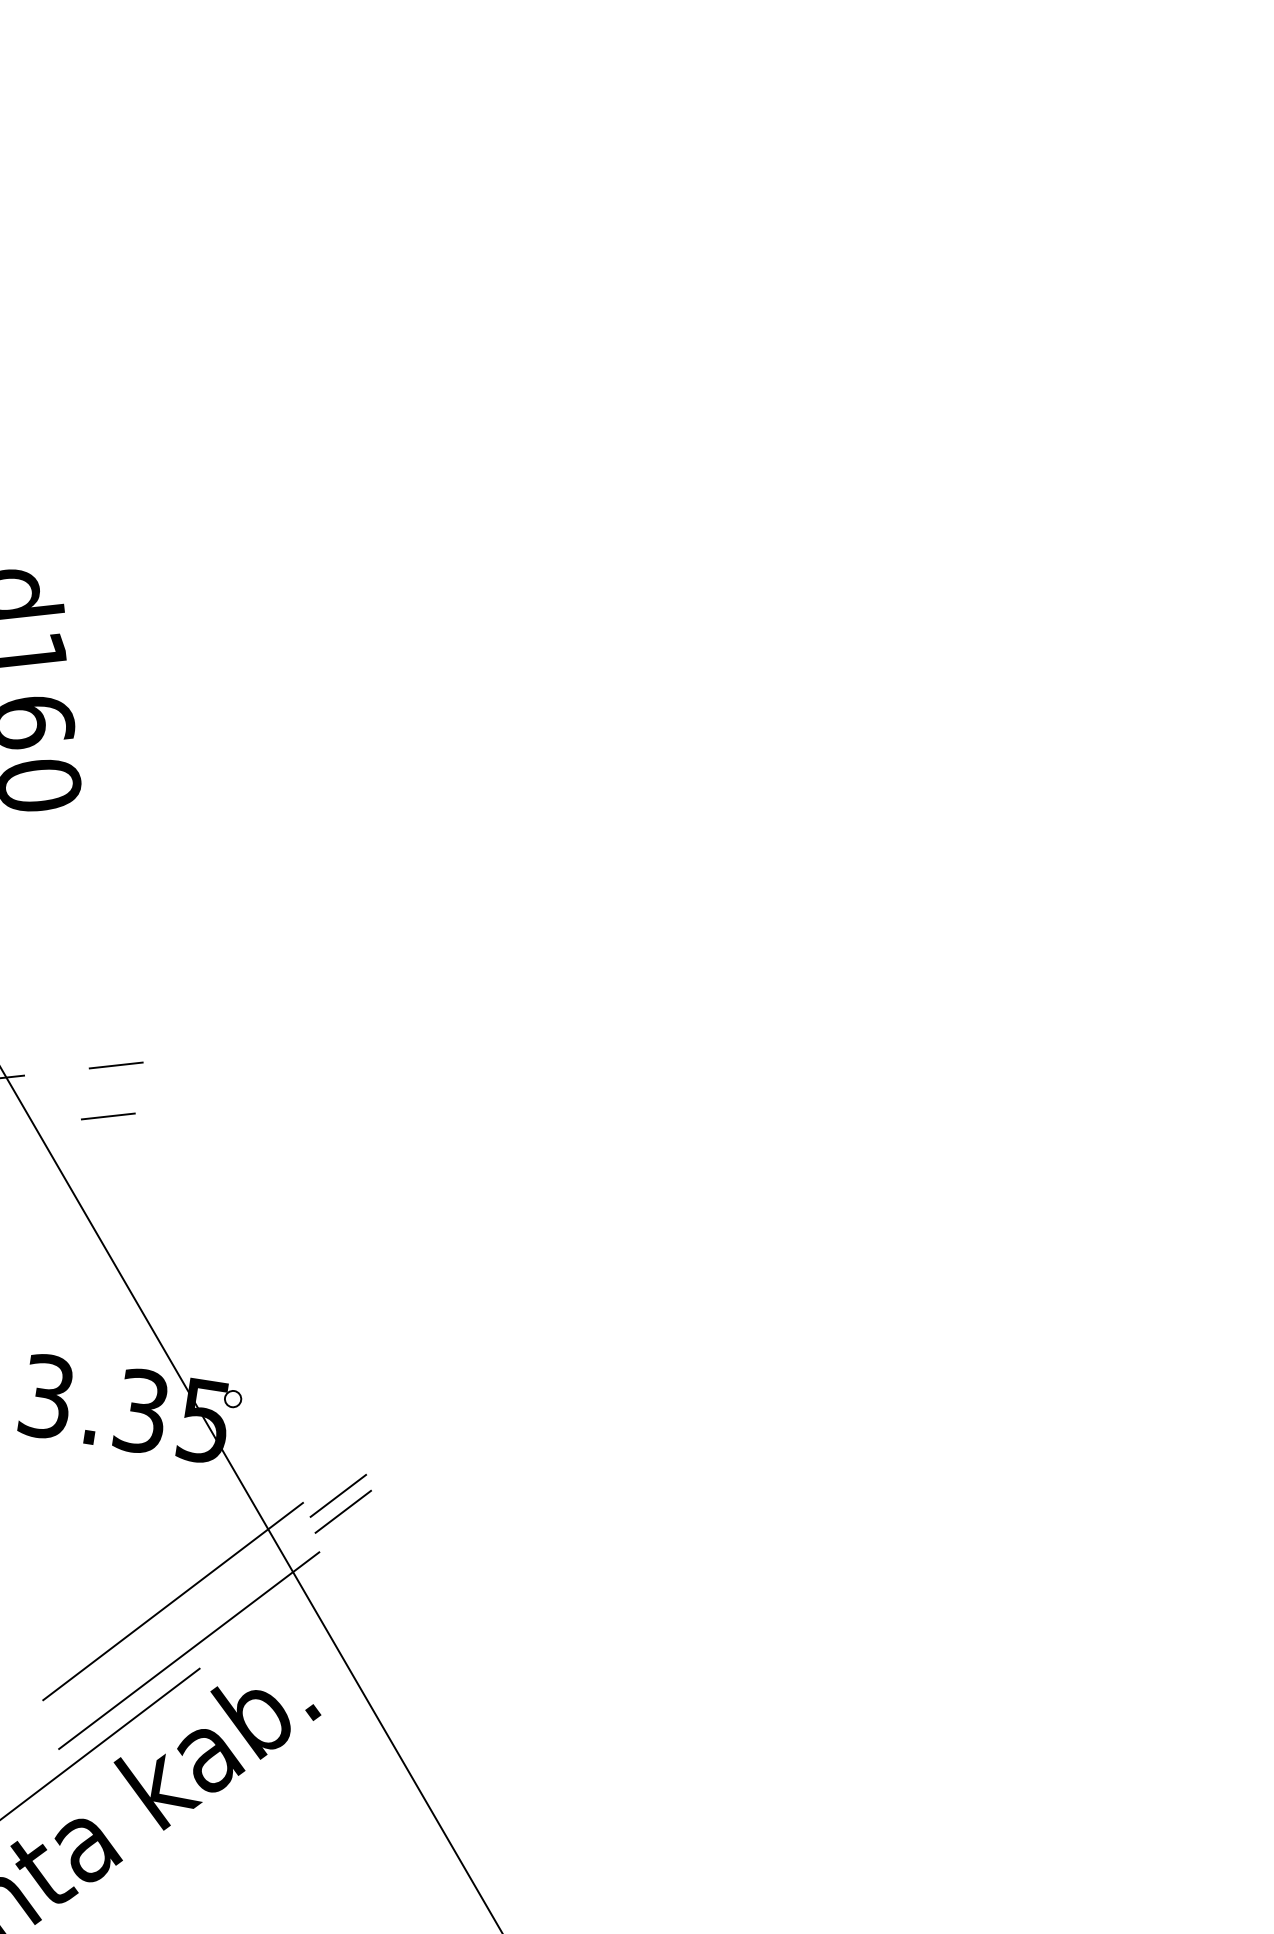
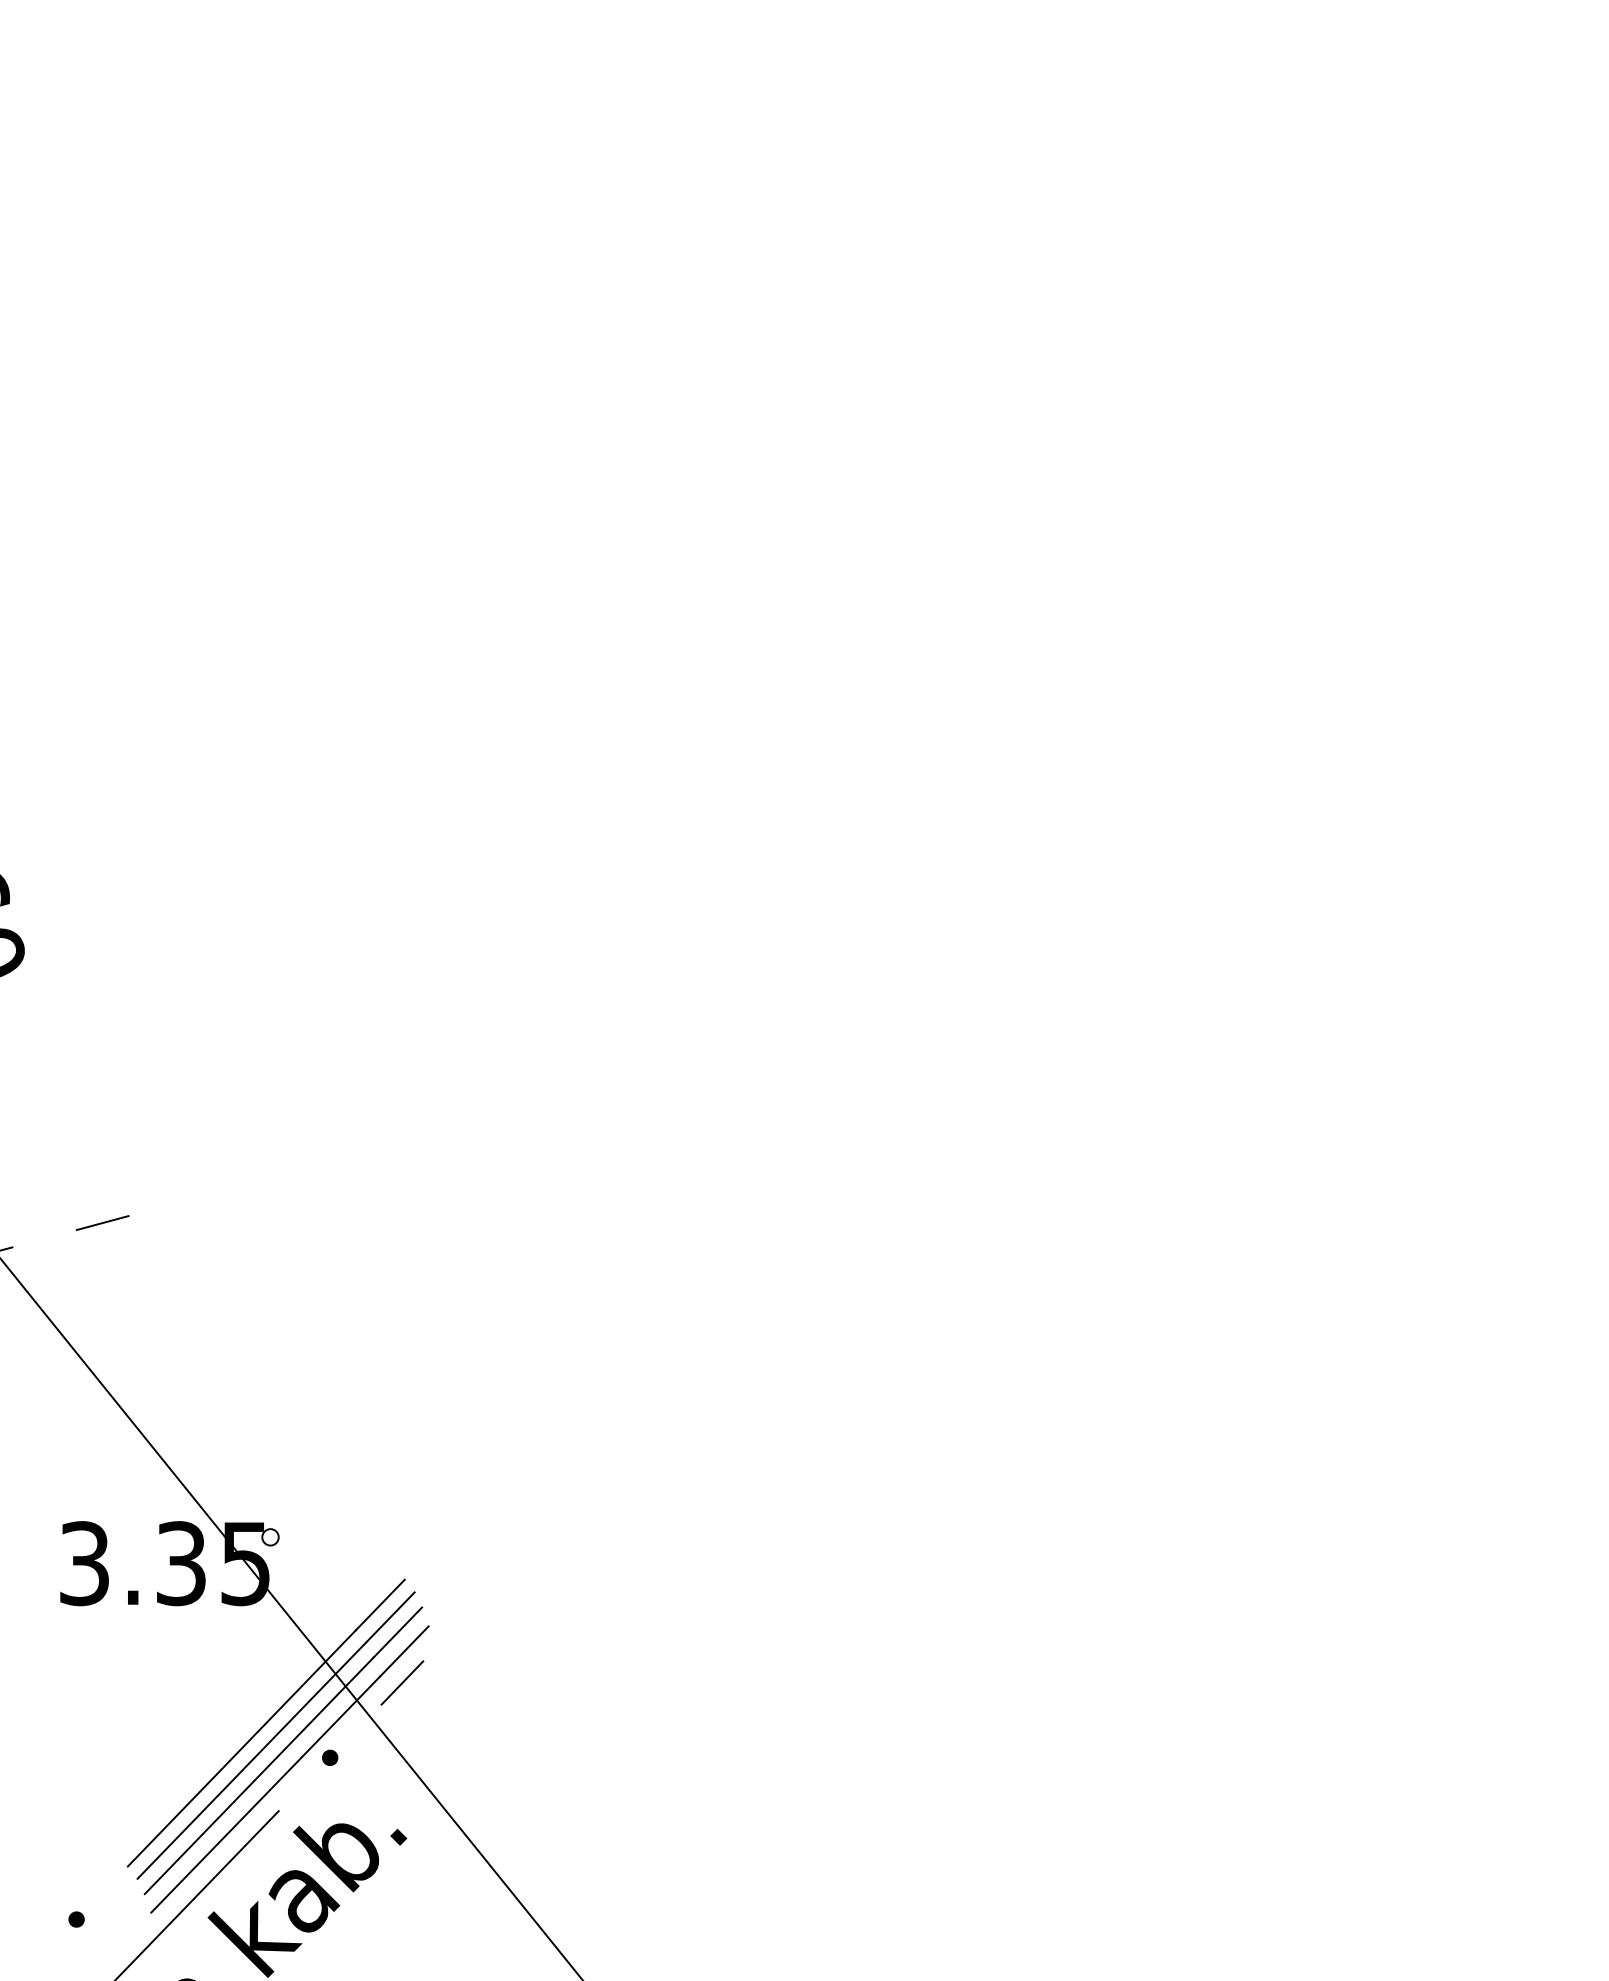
line: (108, 1115) -> (102, 1274), removed
line: (330, 1481) -> (380, 1604), added
line: (346, 1531) -> (403, 1651), added
line: (340, 1561) -> (402, 1682), added
line: (180, 1615) -> (251, 1760), added
fill: (257, 1623) -> (329, 1757), added
line: (185, 1630) -> (258, 1775), added

